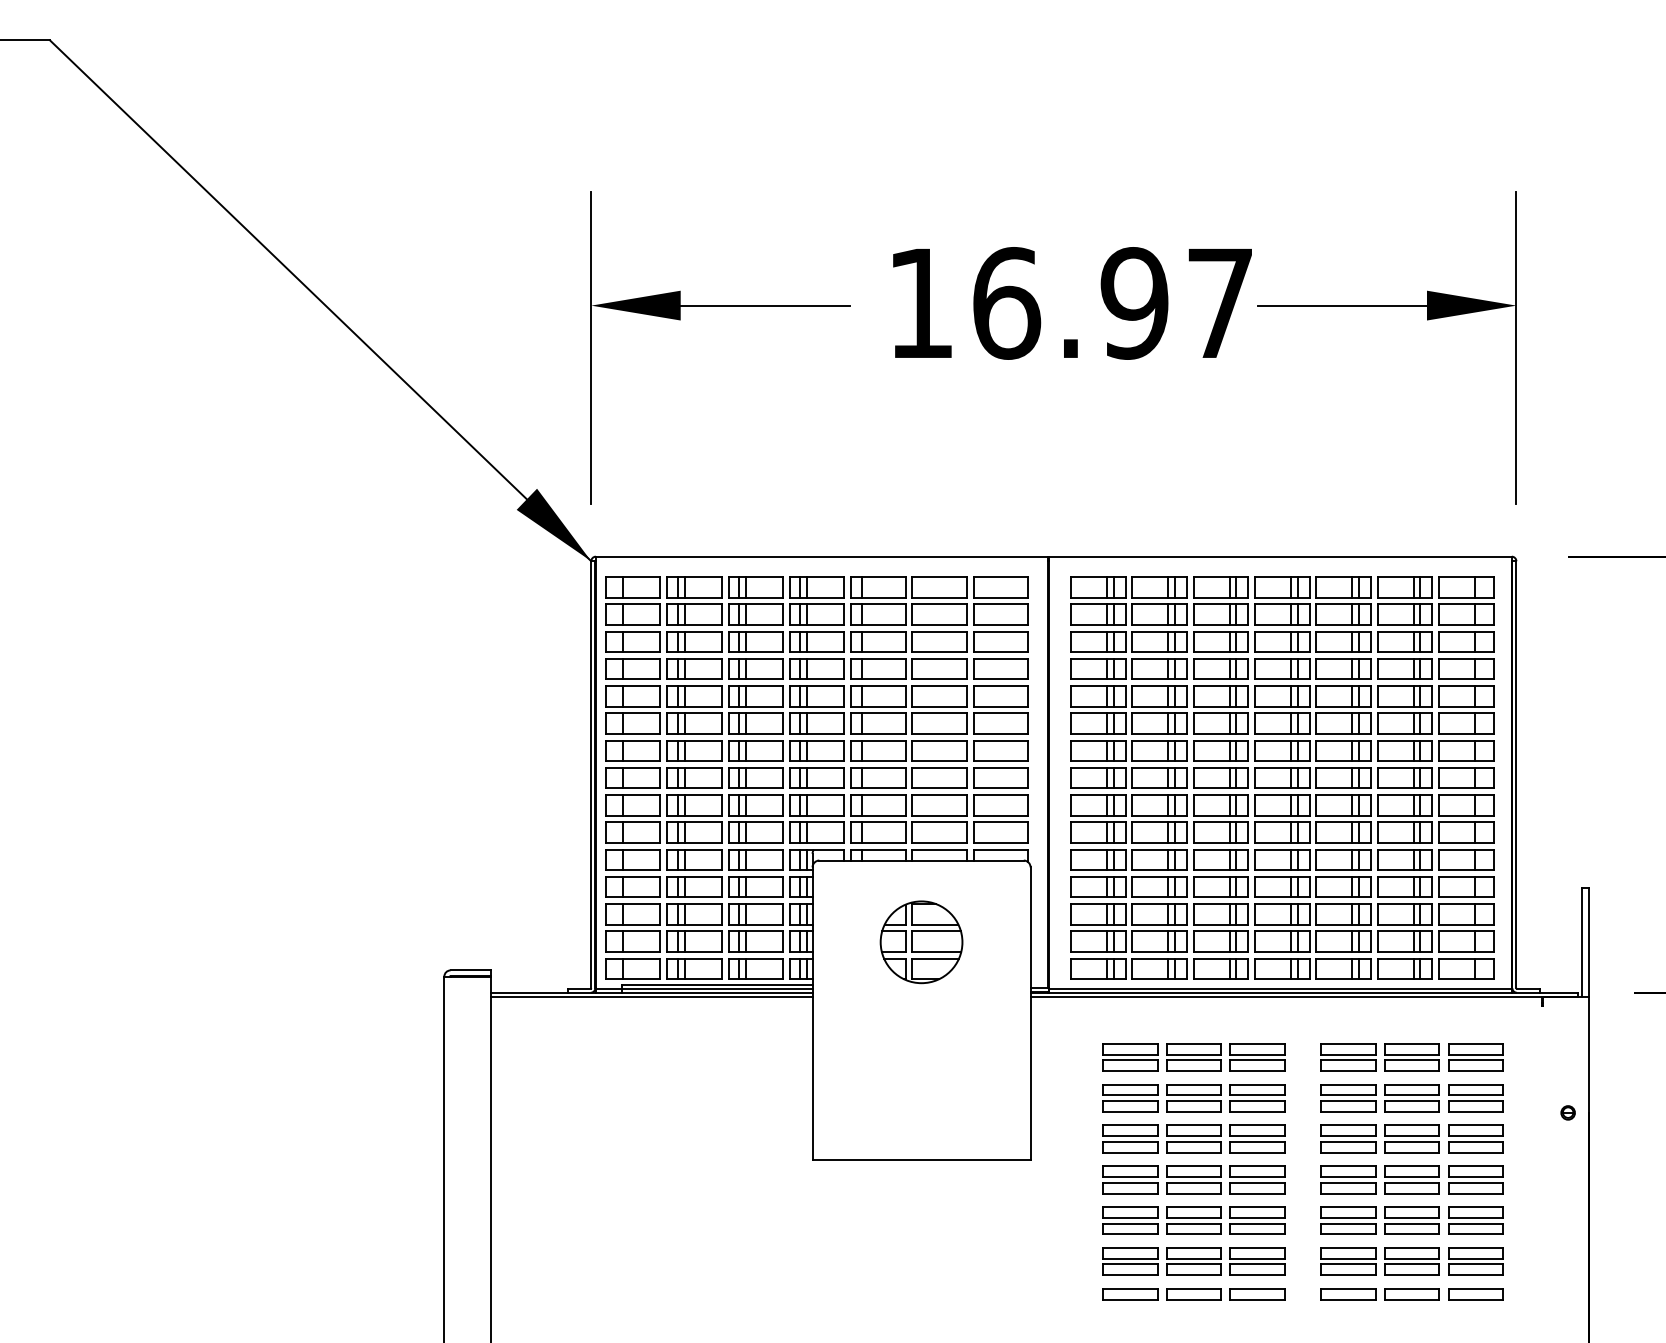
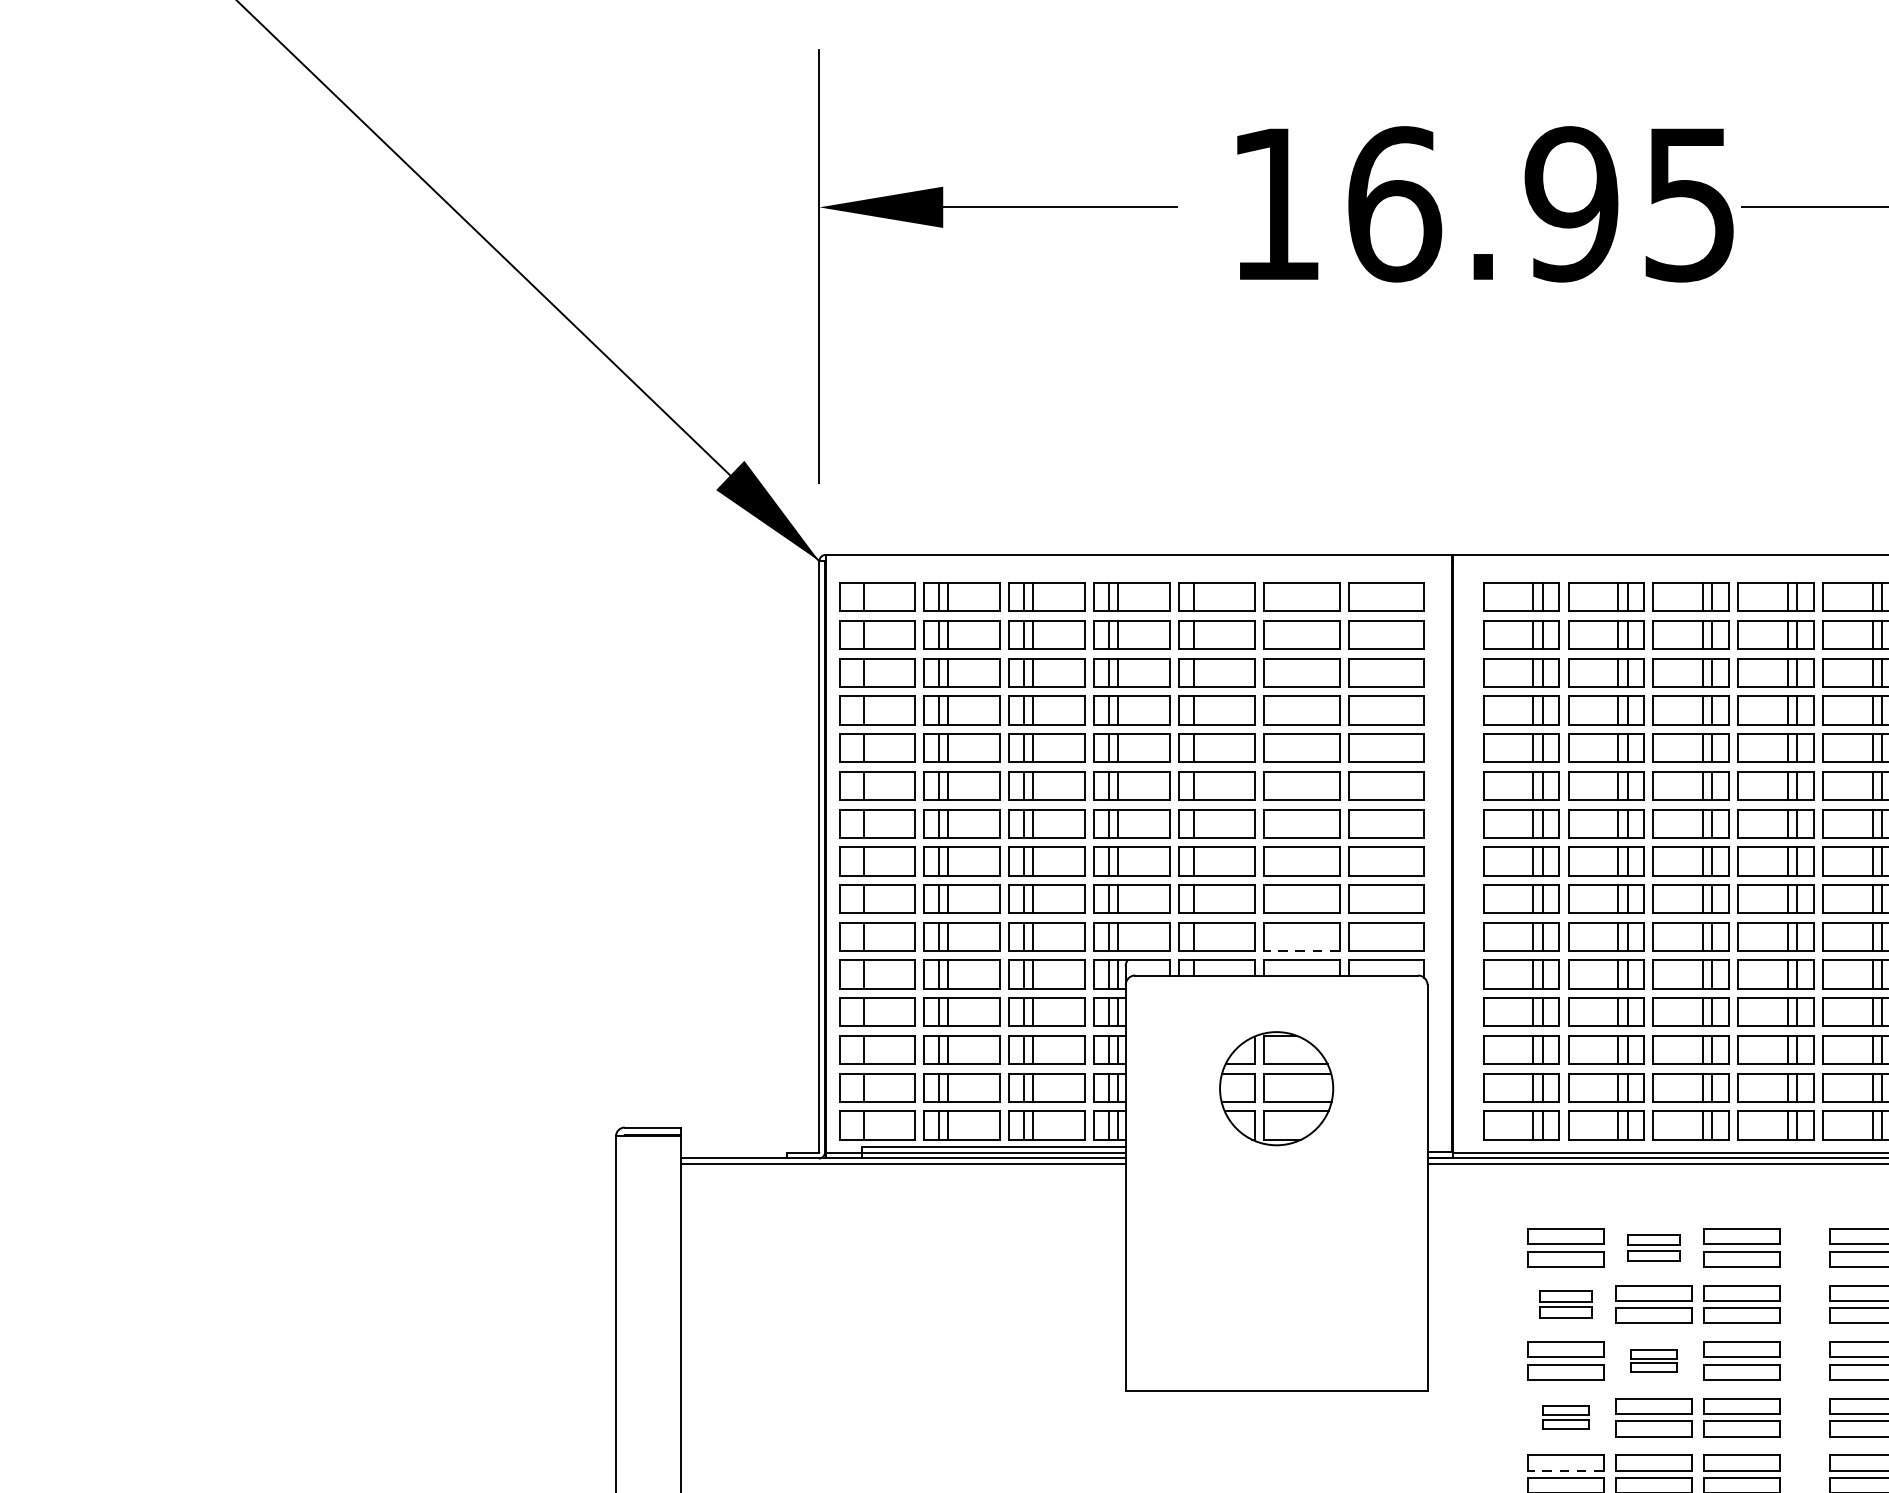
text: (1219, 303) -> (1689, 204), 16.97 -> 16.95
line: (939, 842) -> (1301, 950), solid -> dashed
part: (1193, 1057) -> (1653, 1248), size x0.7
part: (1130, 1098) -> (1565, 1304), size x0.7
part: (1193, 1138) -> (1653, 1360), size x0.6
part: (1130, 1179) -> (1565, 1417), size x0.6
line: (1130, 1218) -> (1565, 1471), solid -> dashed

